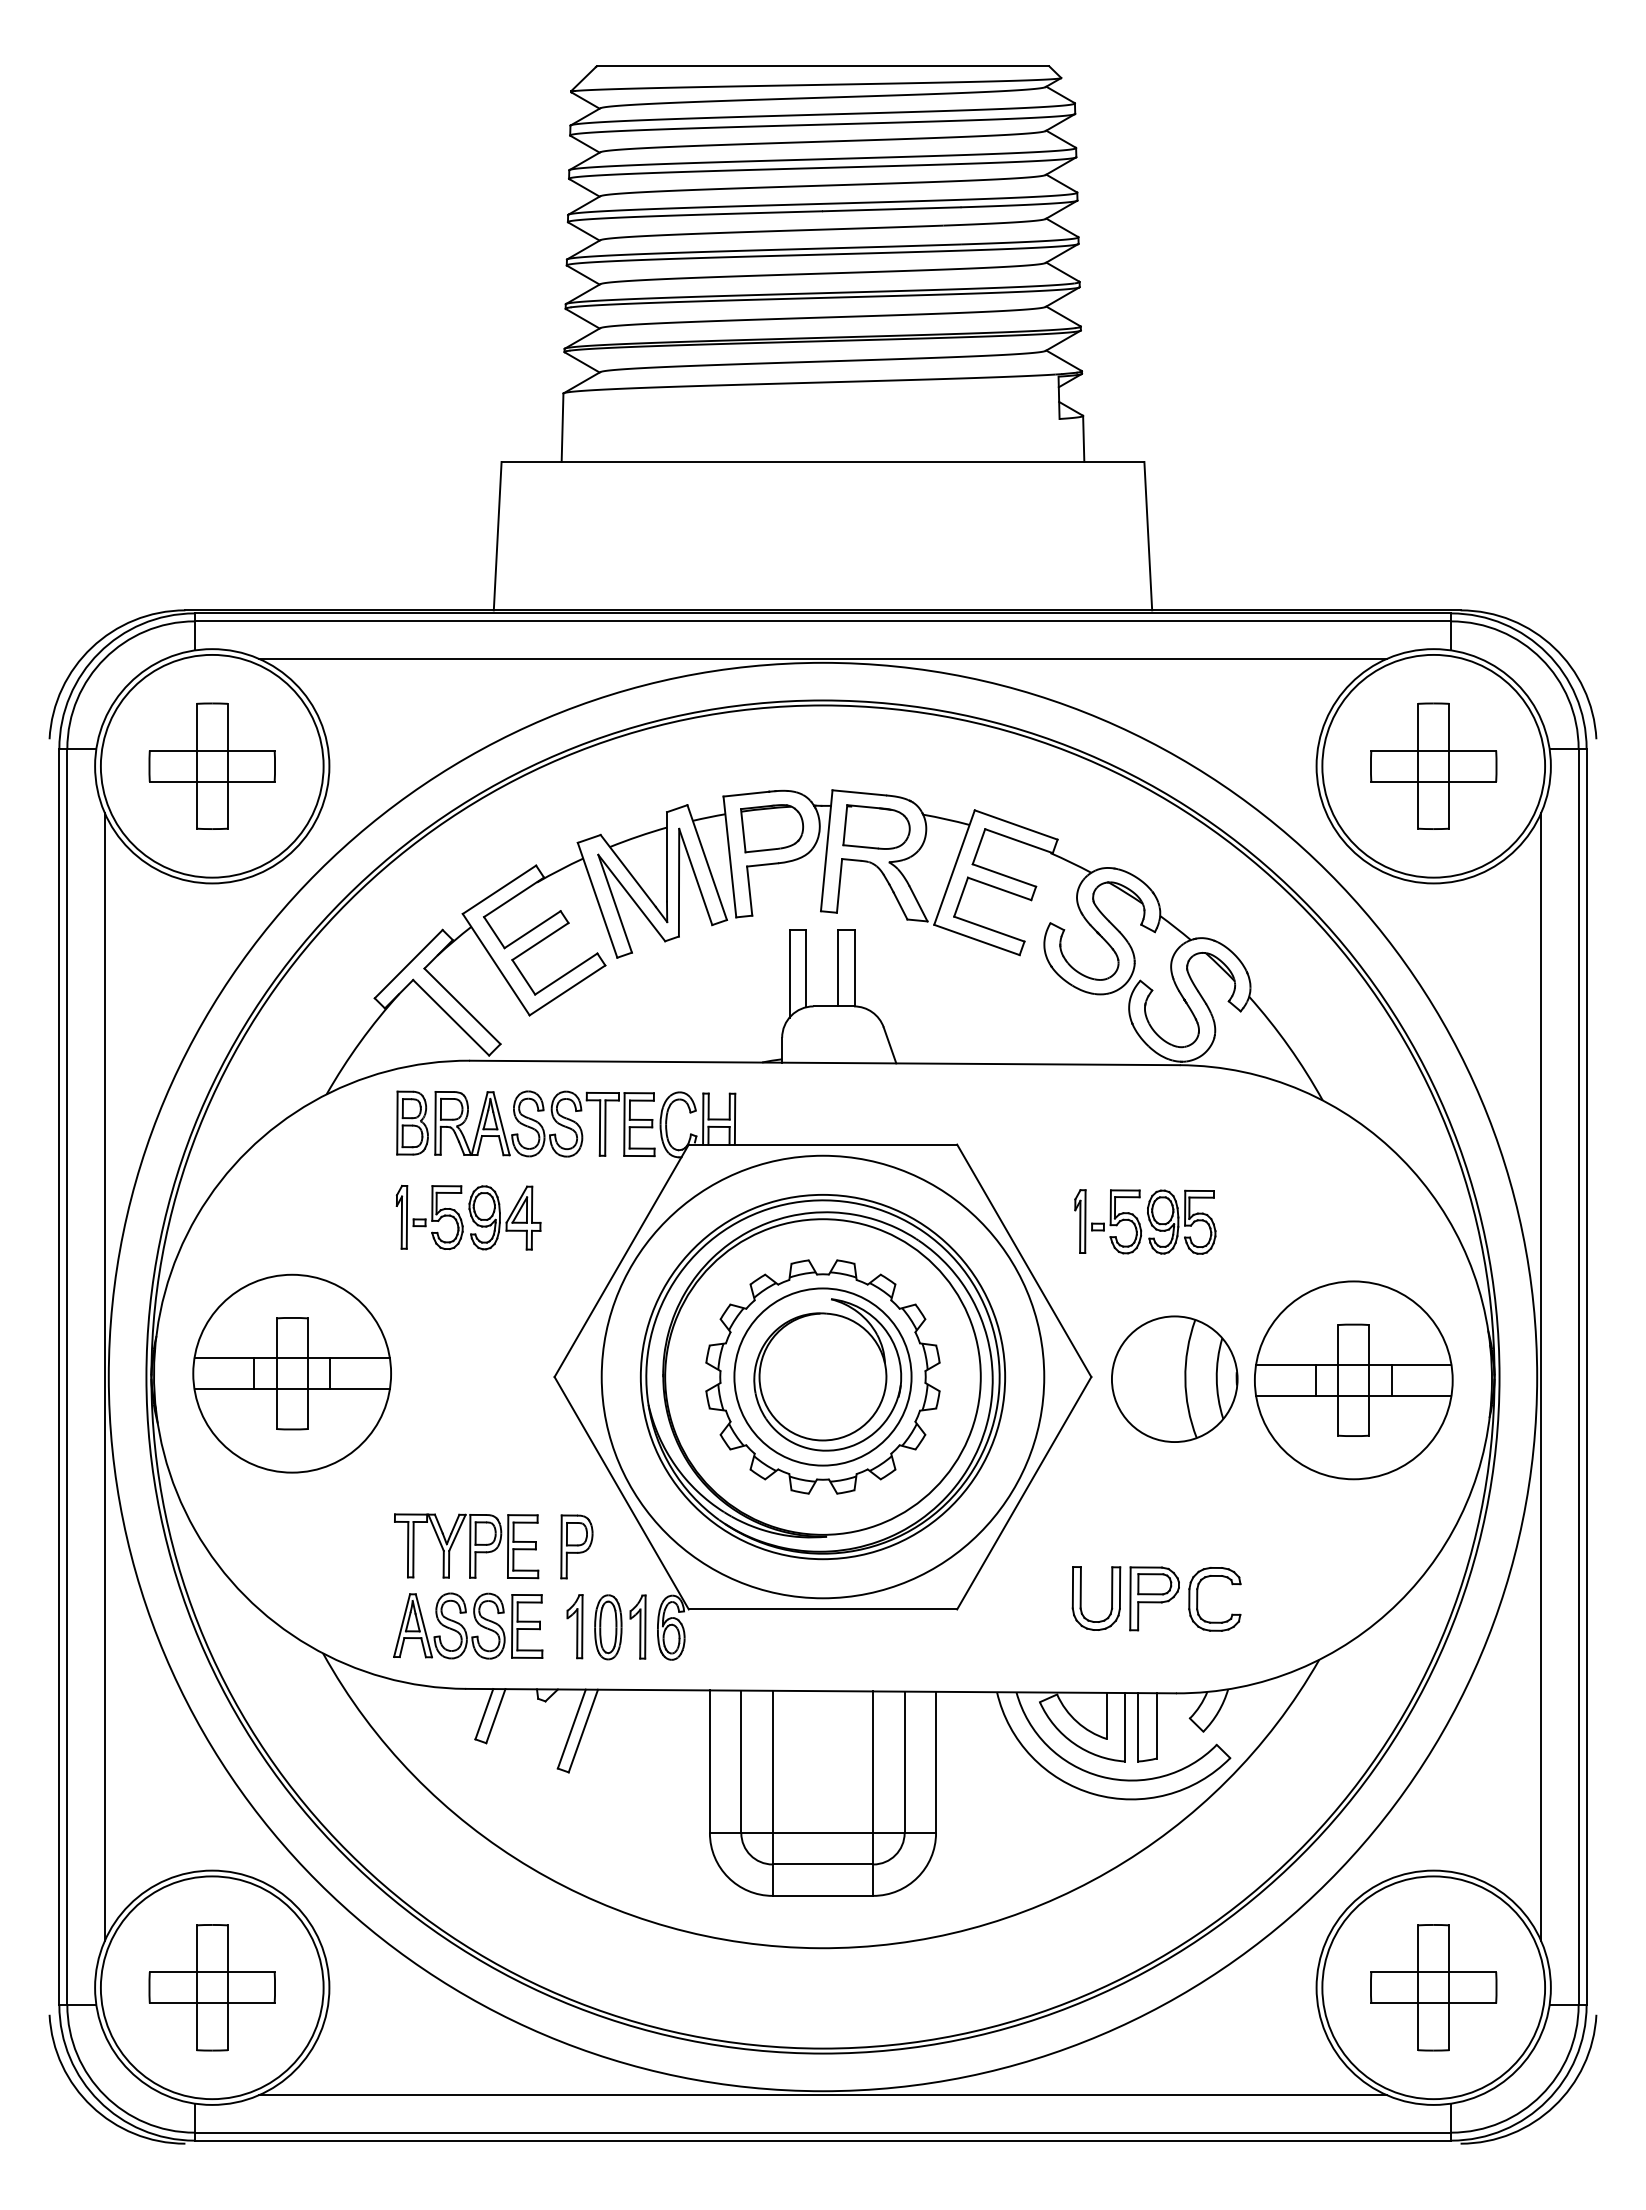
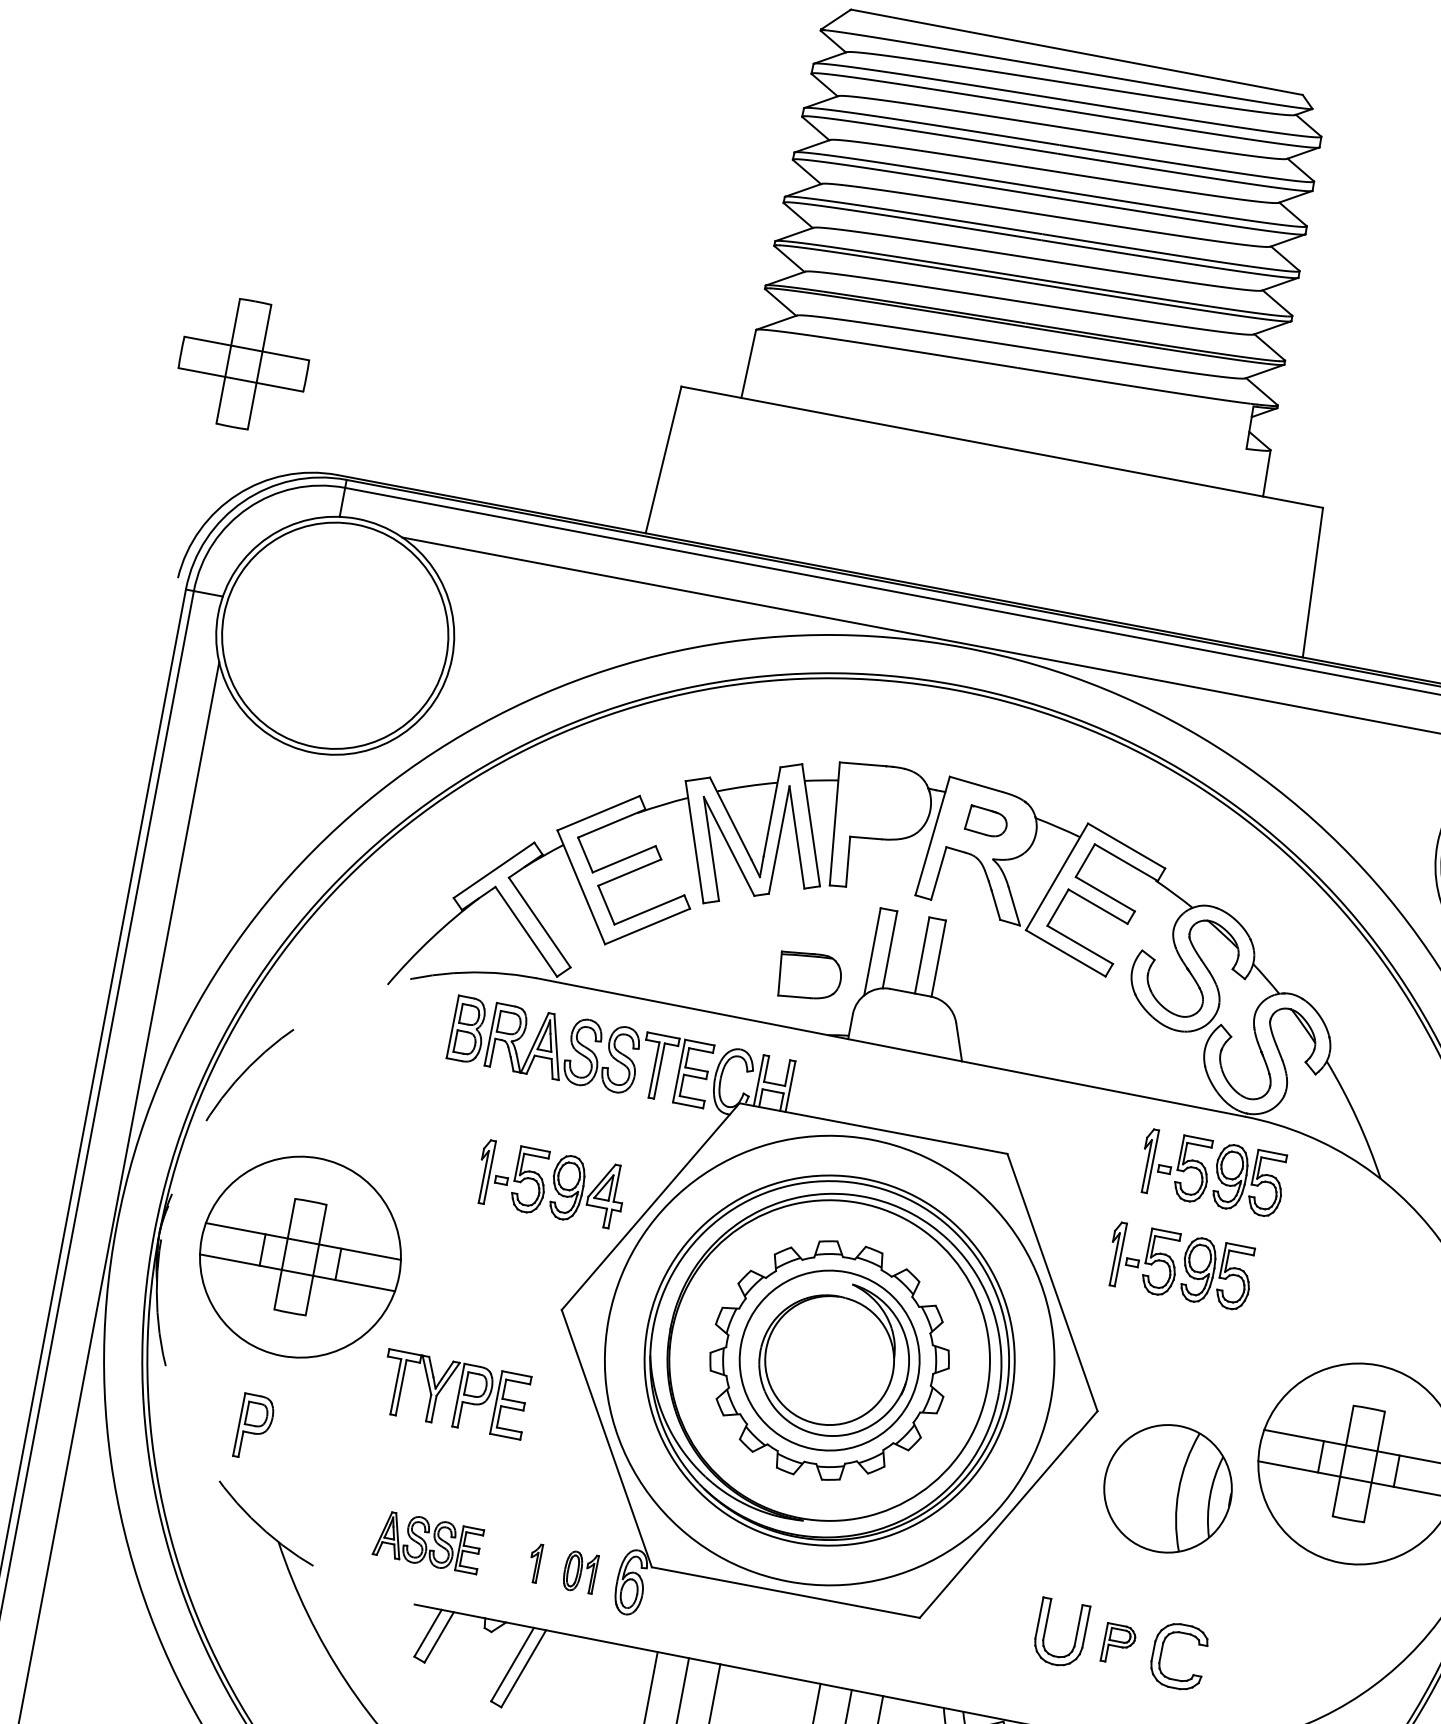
part: (211, 765) -> (243, 363), moved
part: (876, 826) -> (986, 821), size x0.6
part: (772, 828) -> (809, 976), moved
part: (1159, 1125) -> (1212, 1172), added
part: (468, 1217) -> (551, 1184), moved
arc: (154, 1372) -> (163, 1229), solid -> dashed
part: (1174, 1378) -> (1167, 1488), moved
part: (466, 1546) -> (454, 1394), moved
part: (576, 1546) -> (254, 1427), moved
part: (1154, 1598) -> (1118, 1644), size x0.6
part: (468, 1625) -> (428, 1541), size x0.7
part: (574, 1626) -> (534, 1562), size x0.6
part: (620, 1627) -> (580, 1572), size x0.6

